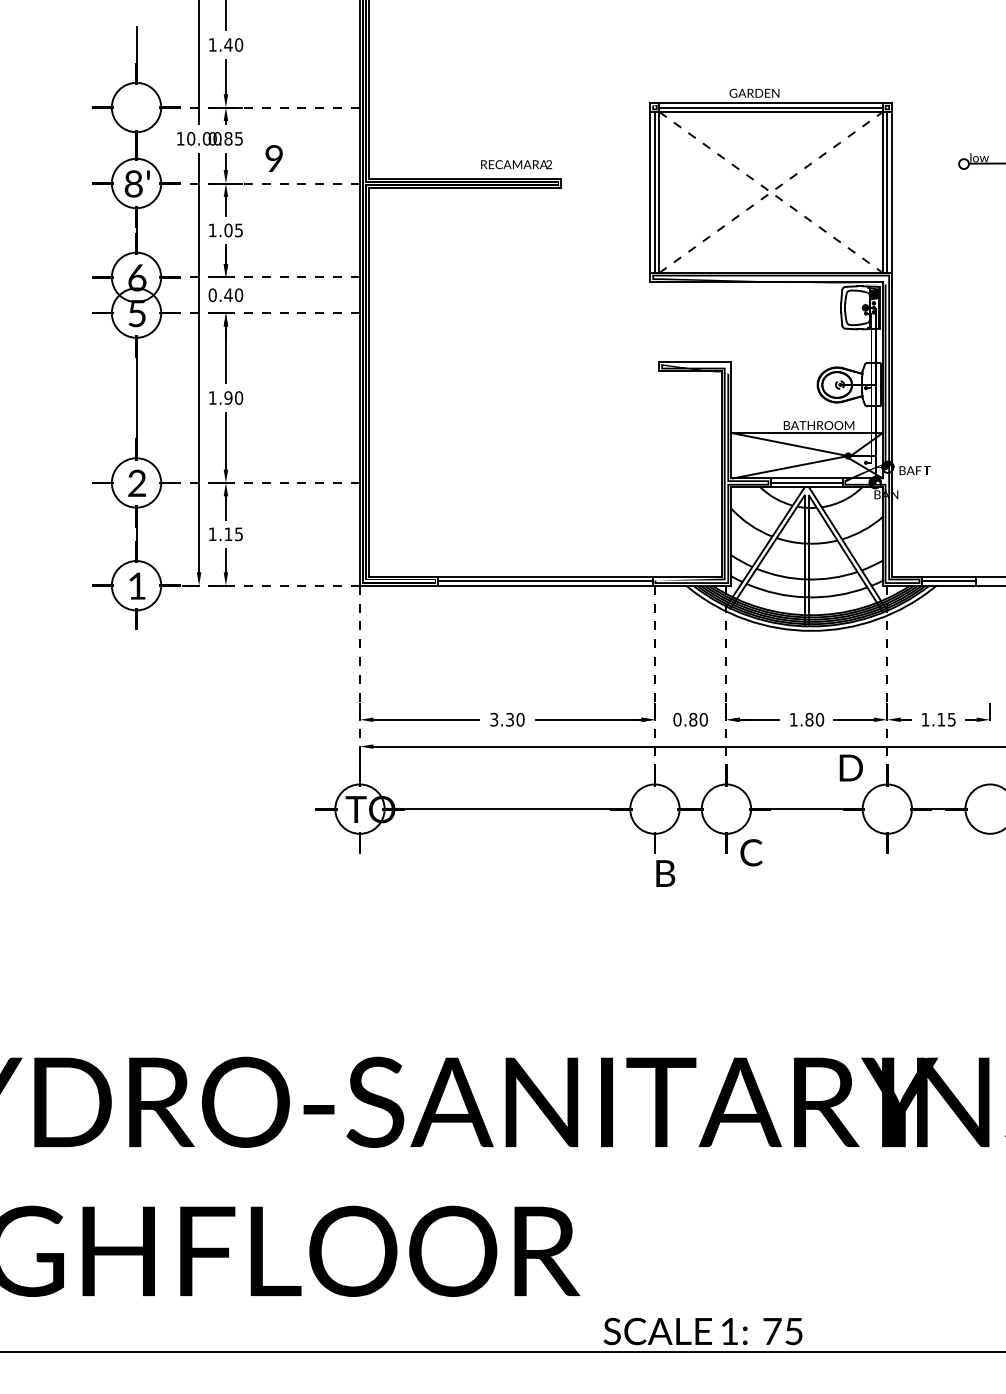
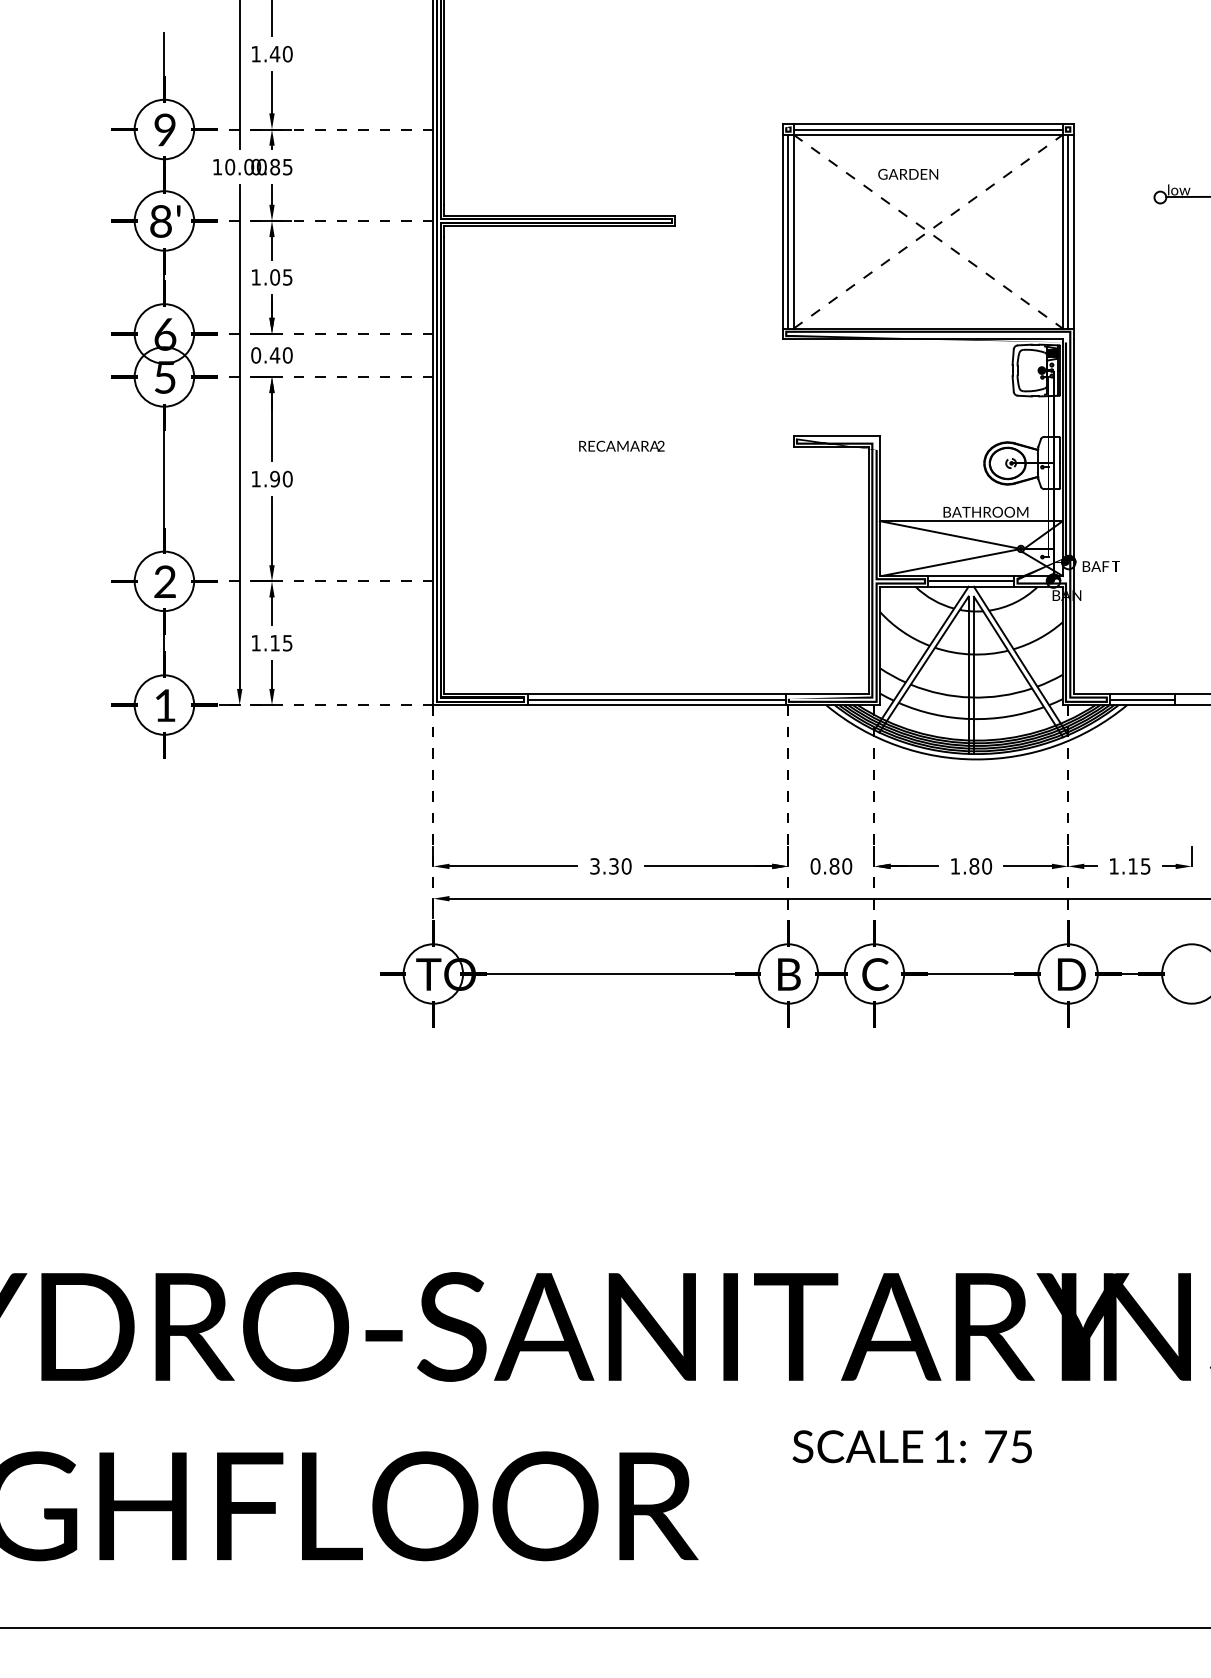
text: (754, 93) -> (908, 174), moved
text: (273, 158) -> (164, 129), moved
text: (516, 164) -> (621, 445), moved
text: (851, 768) -> (1071, 974), moved
text: (751, 852) -> (875, 974), moved
text: (665, 873) -> (789, 974), moved
text: (702, 1331) -> (911, 1446), moved

